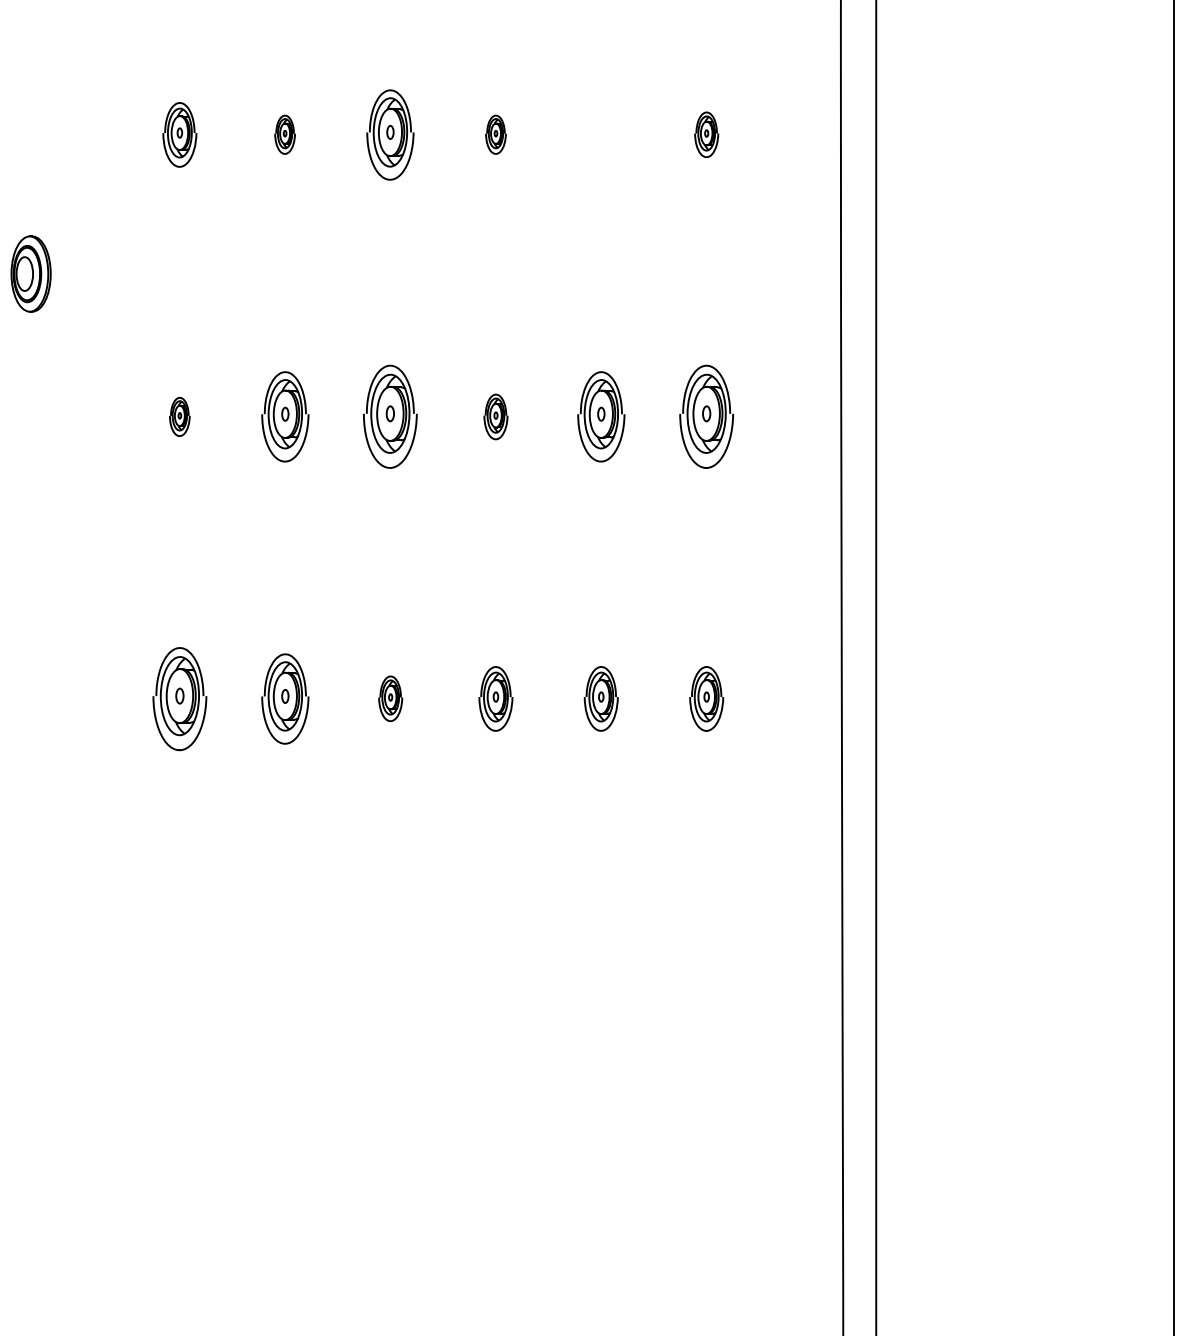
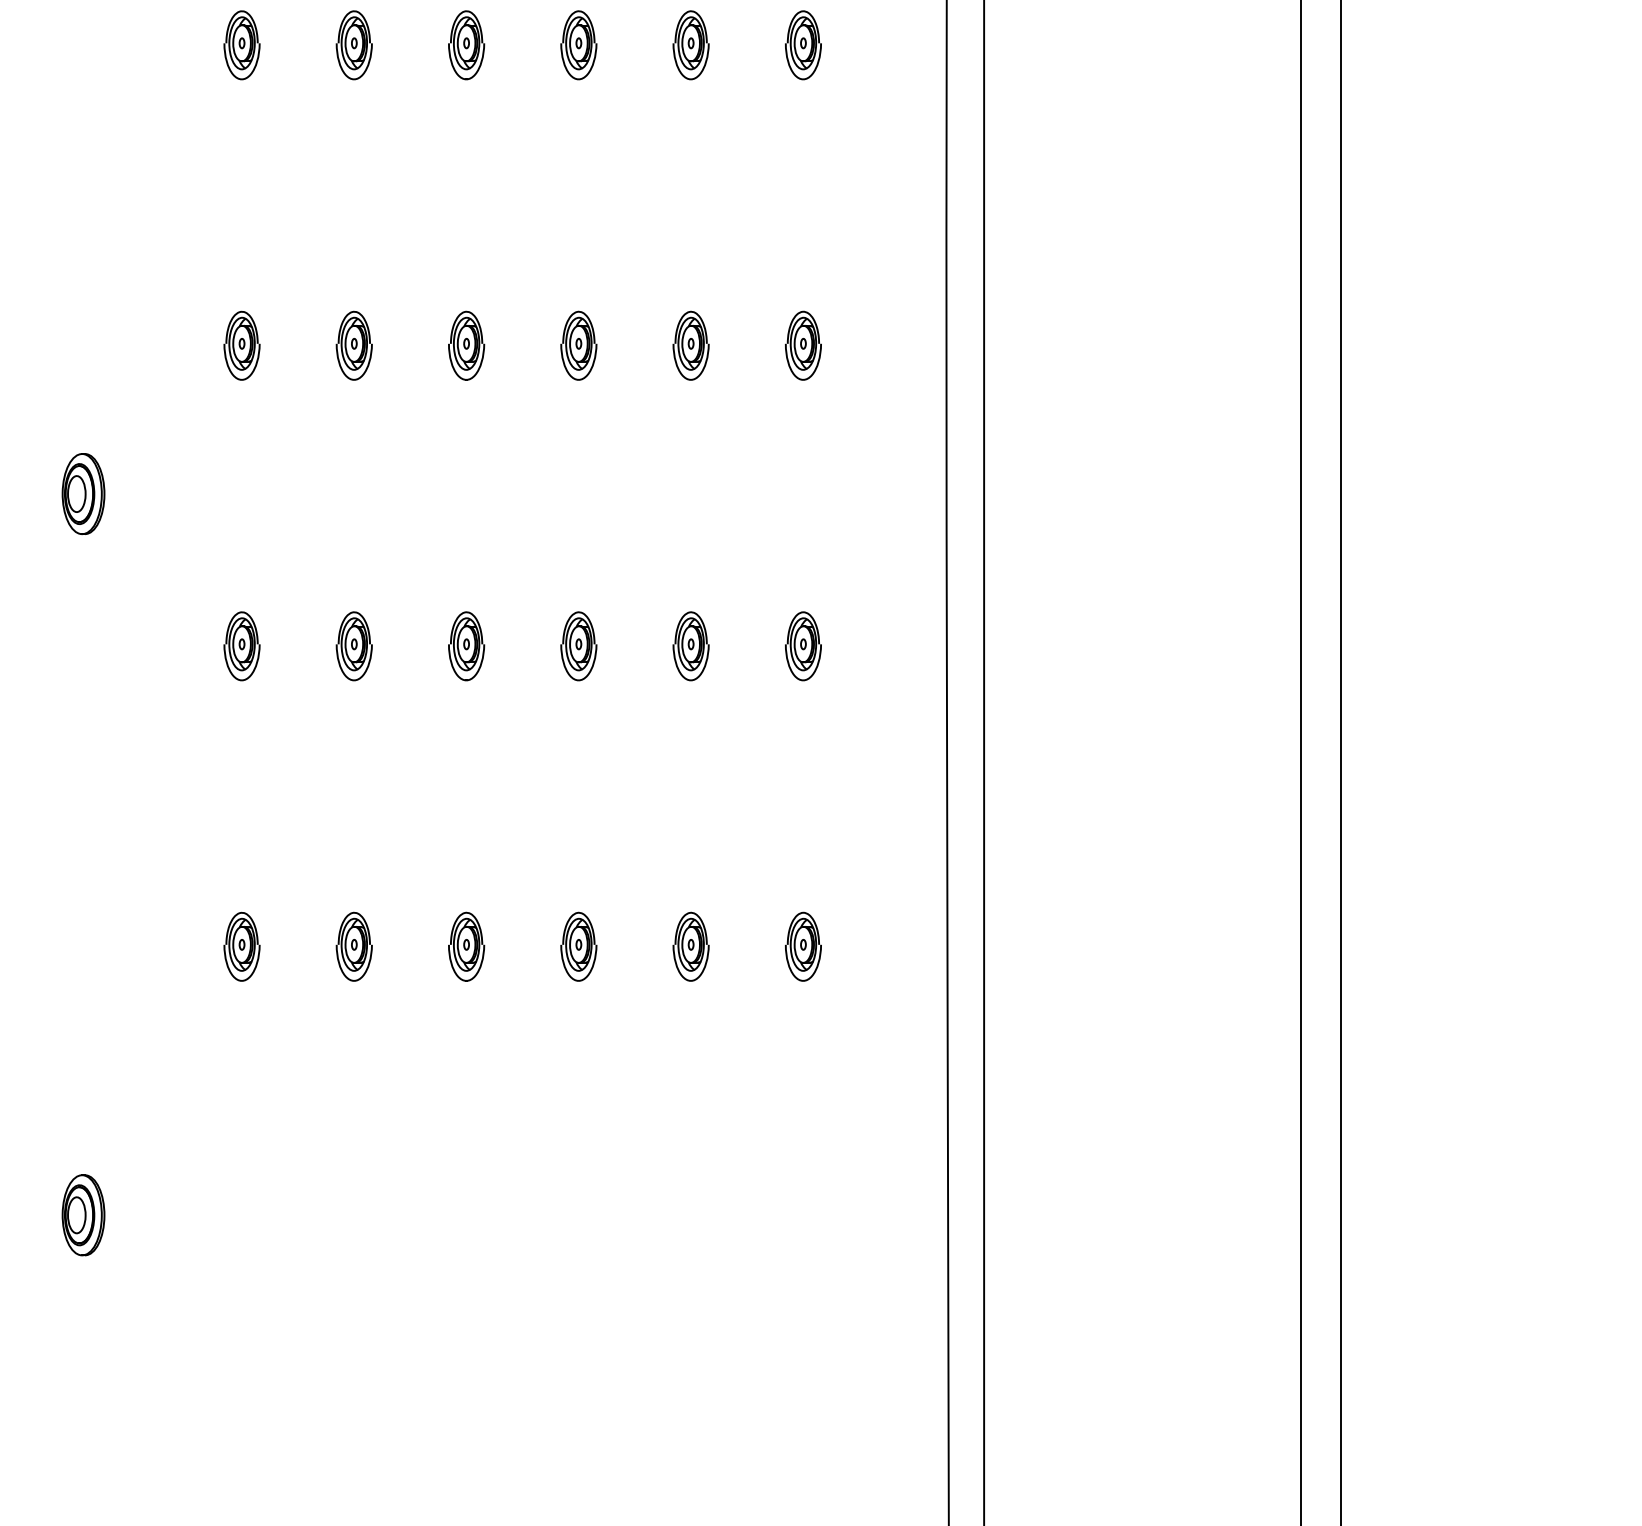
part: (284, 134) -> (353, 345), size x1.67
part: (390, 134) -> (466, 345), size x0.71
part: (495, 134) -> (578, 345), size x1.67
part: (600, 134) -> (690, 345), added
part: (706, 134) -> (803, 345), size x1.43
part: (179, 417) -> (241, 646), size x1.67
part: (284, 417) -> (353, 646), size x0.71
part: (390, 417) -> (466, 646), size x0.62
part: (495, 417) -> (578, 646), size x1.43
part: (600, 417) -> (690, 646), size x0.71
part: (706, 417) -> (803, 646), size x0.62
part: (179, 698) -> (241, 946), size x0.62
part: (284, 698) -> (353, 946), size x0.71
part: (390, 698) -> (466, 946), size x1.43
part: (31, 951) -> (83, 1215), added

